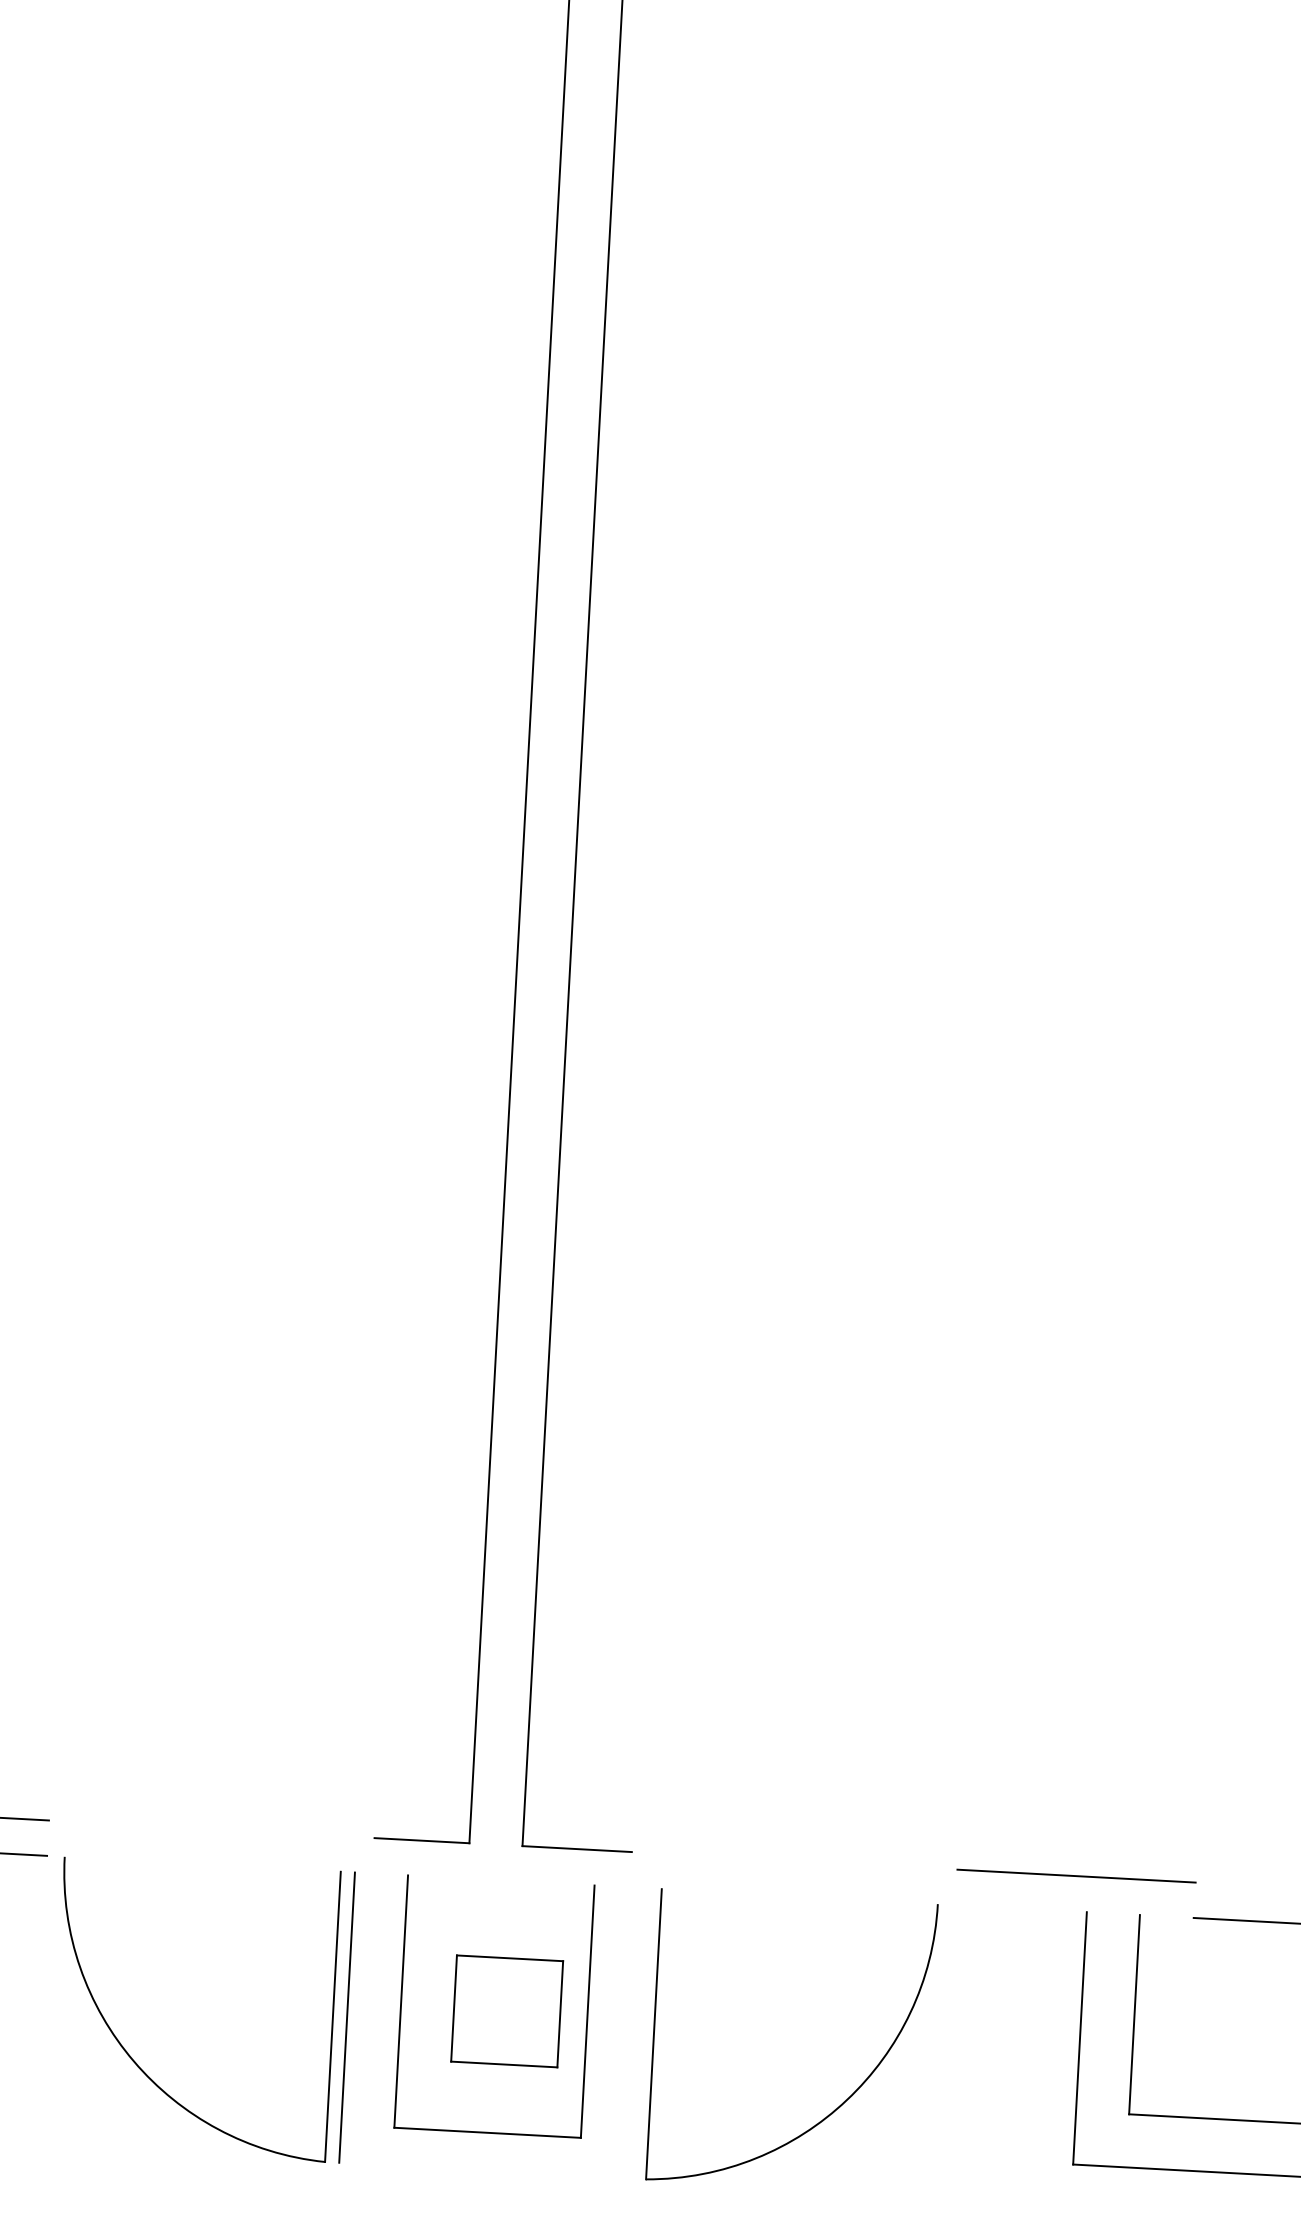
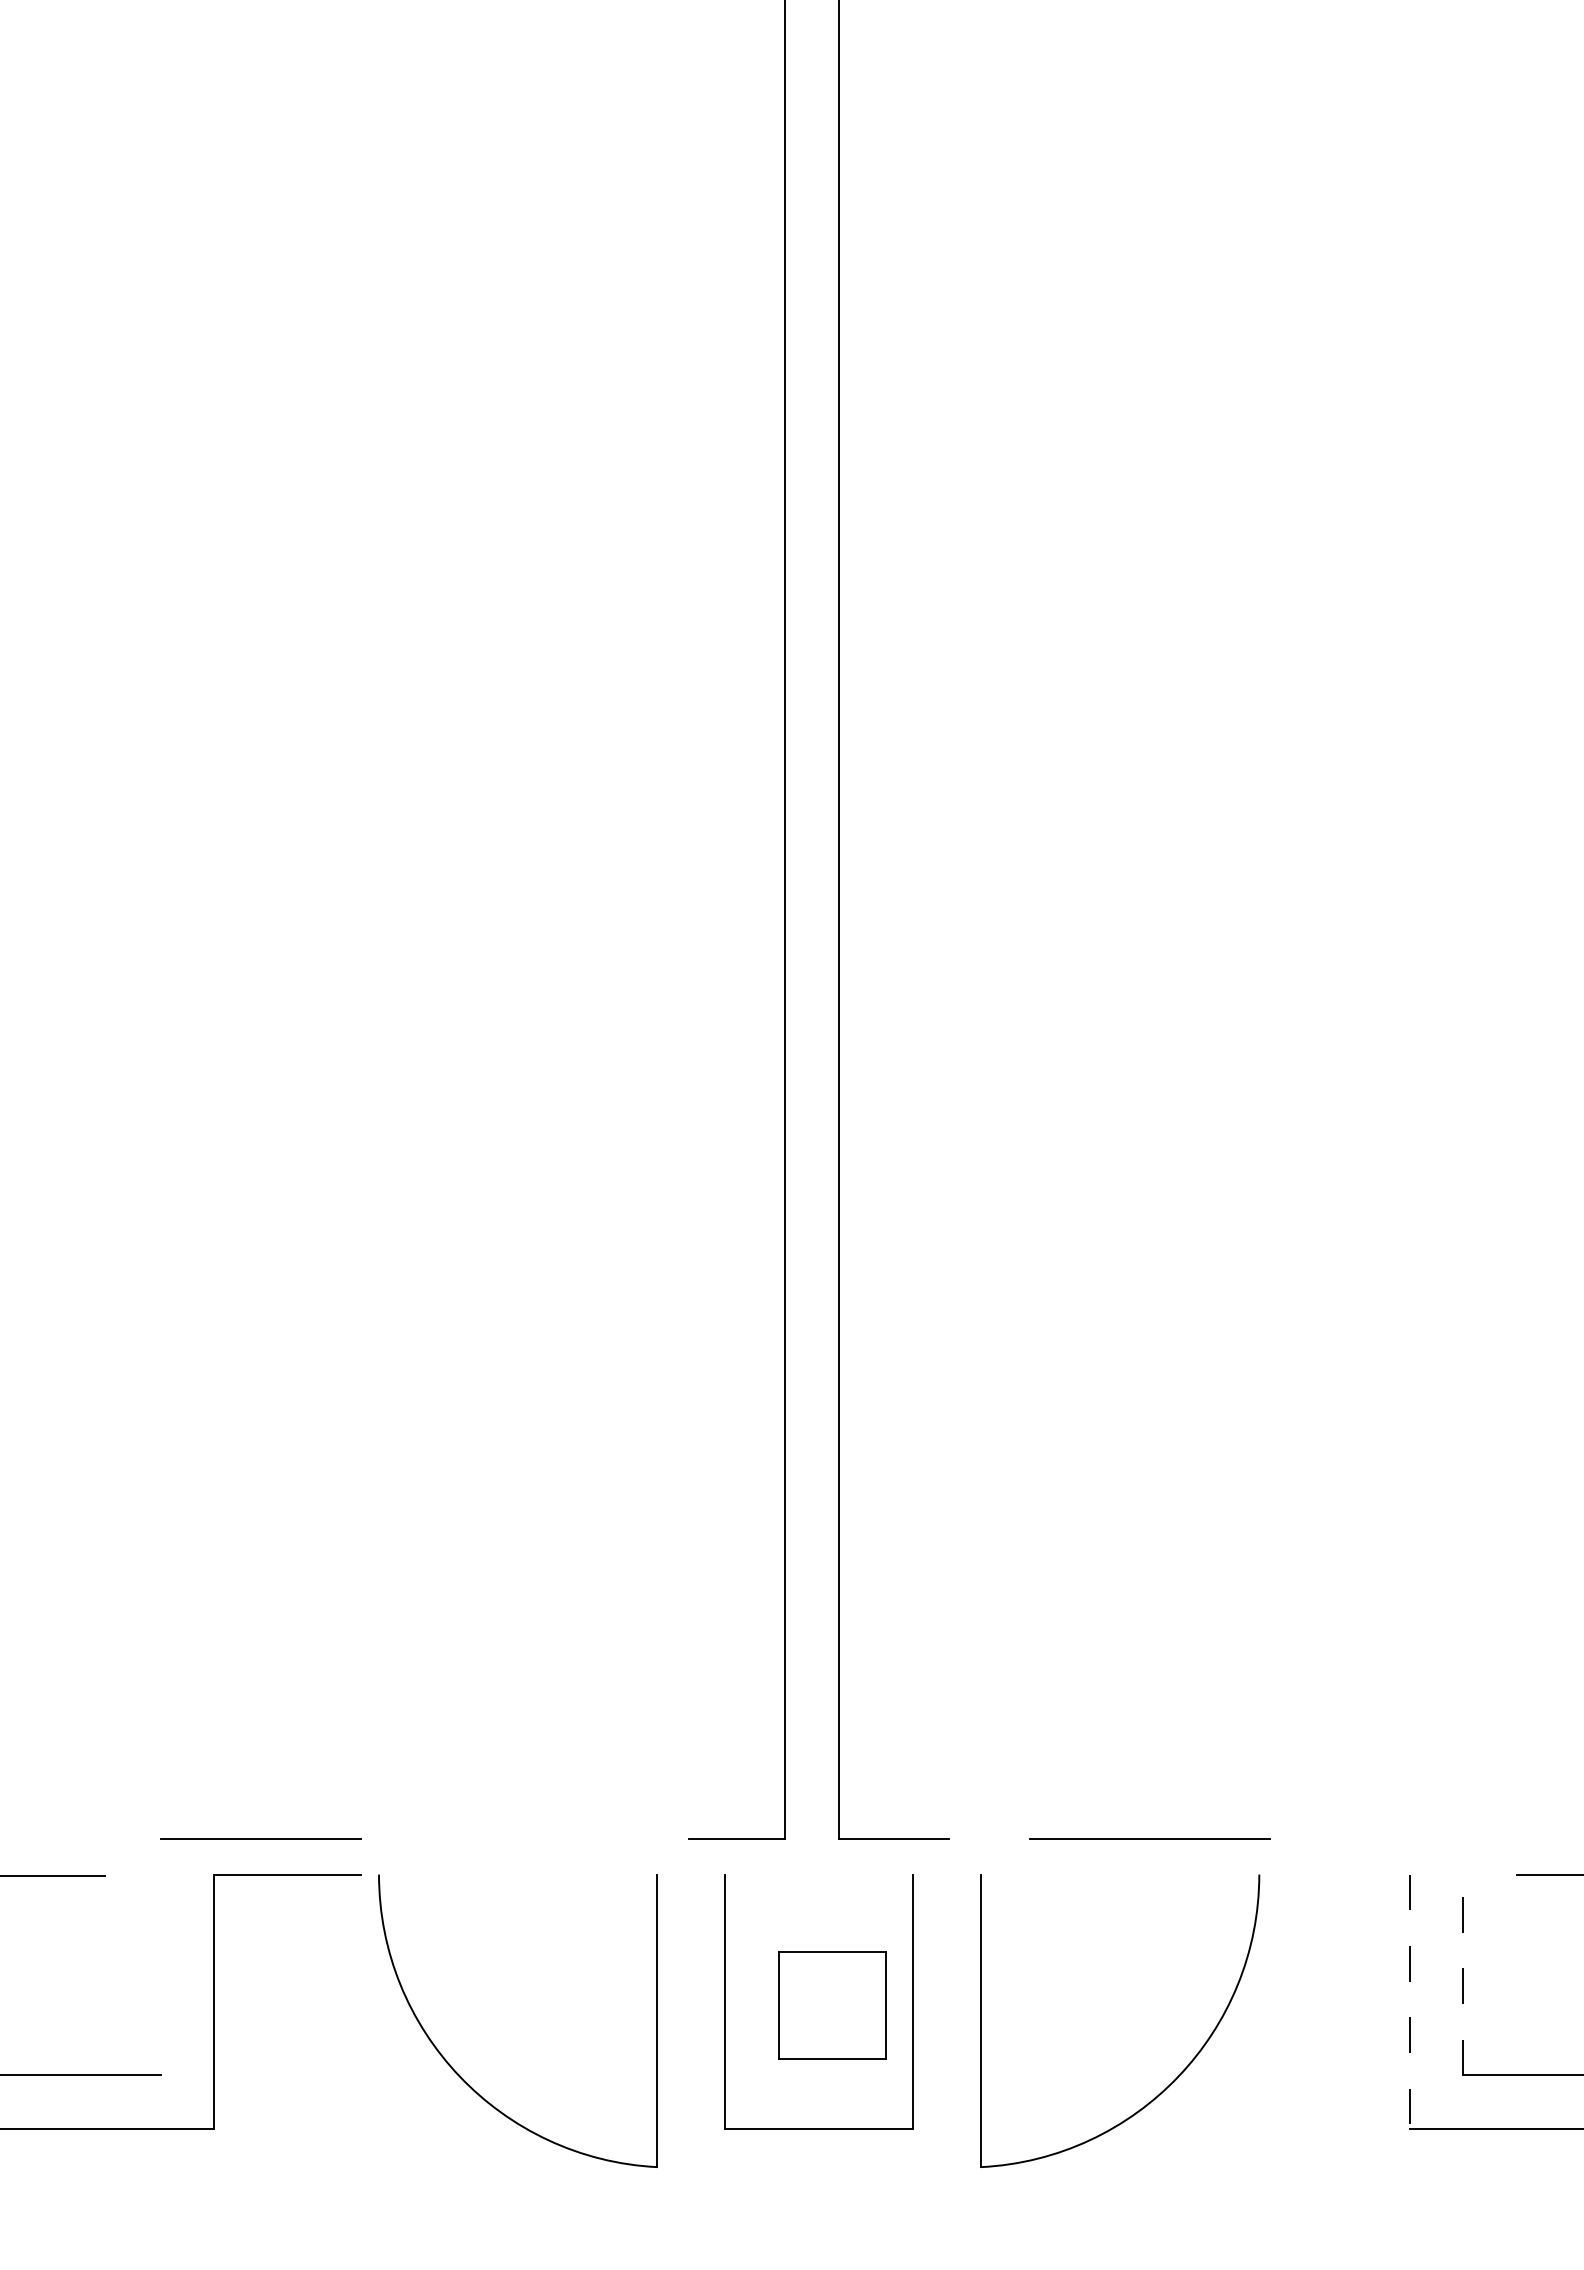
line: (1075, 1875) -> (1149, 1838), moved
line: (1135, 2014) -> (1463, 1974), solid -> dashed
line: (347, 2017) -> (671, 2020), removed
line: (1079, 2039) -> (1409, 2002), solid -> dashed

